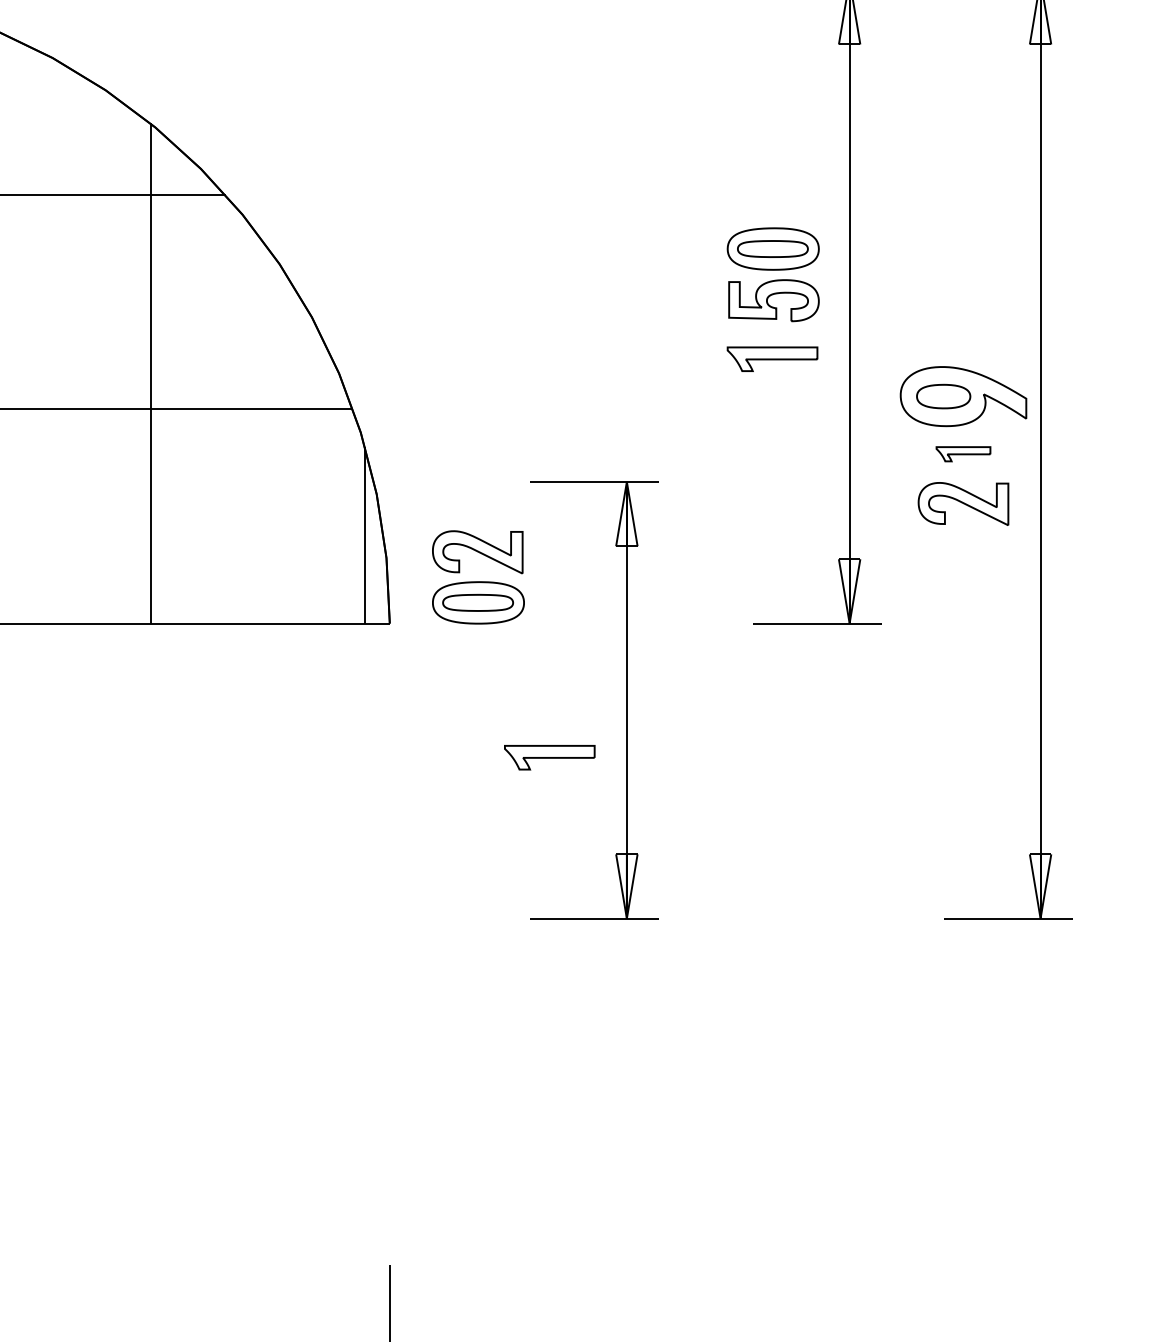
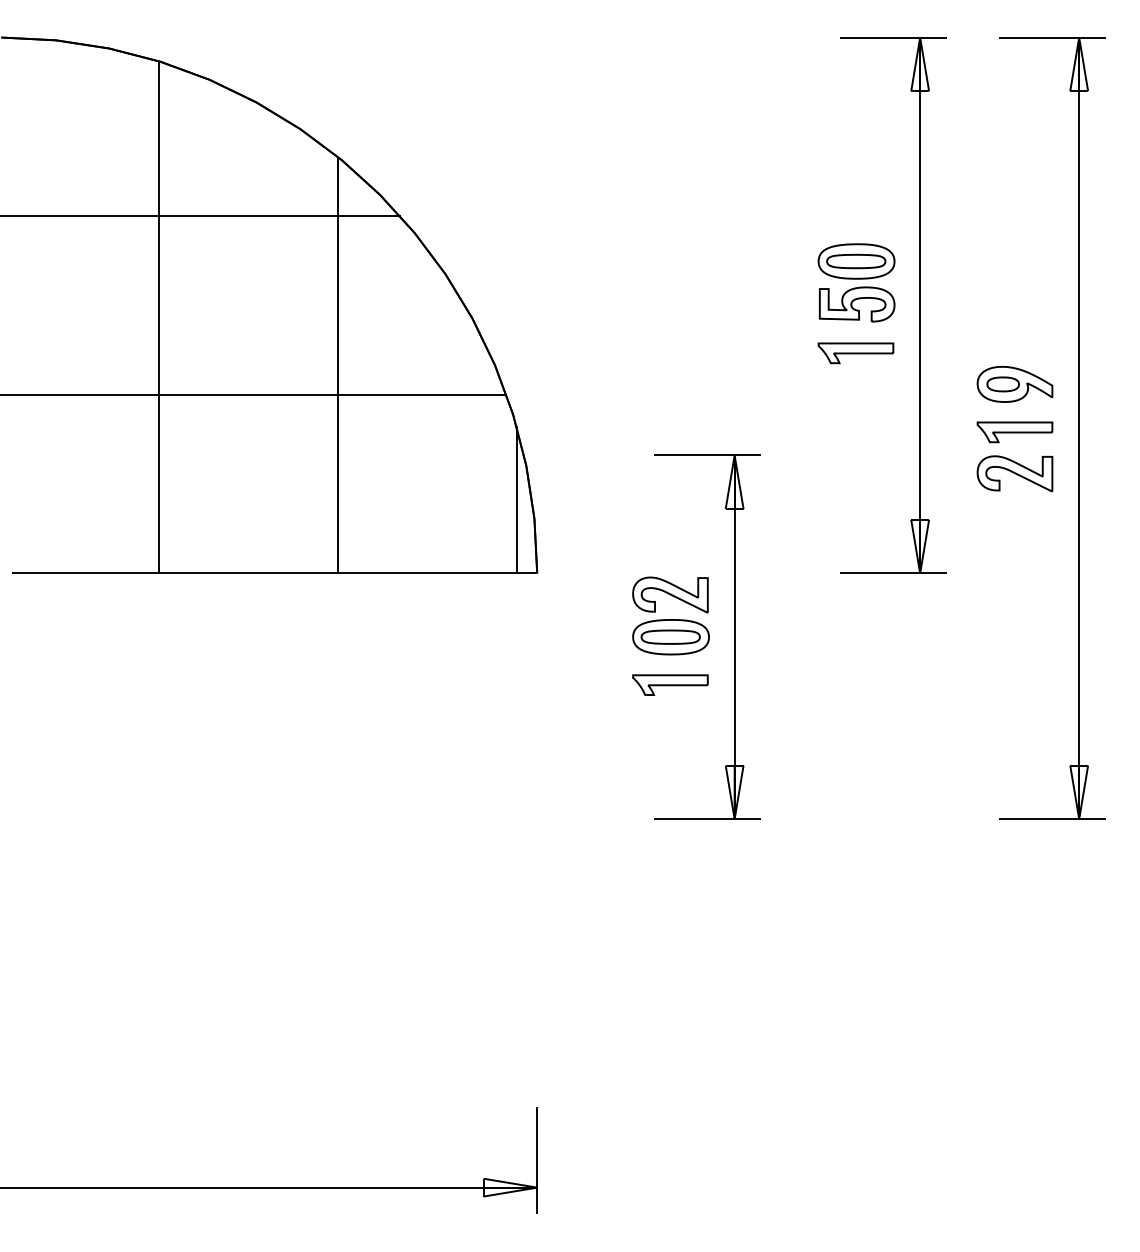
part: (962, 396) -> (1014, 384), size x0.71
part: (962, 454) -> (1014, 432), size x1.67
part: (477, 576) -> (670, 615), moved

